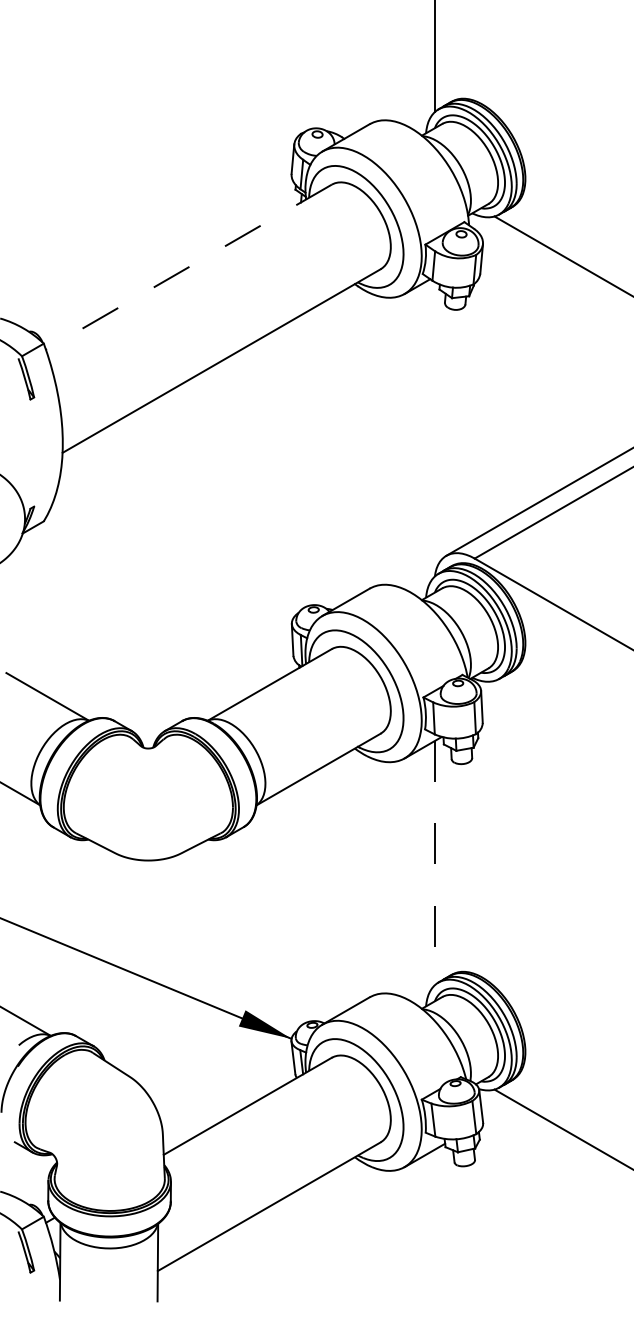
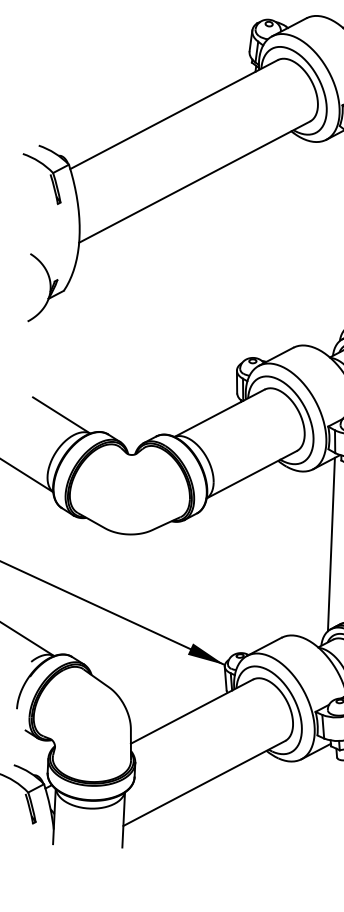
line: (188, 267) -> (173, 114), dashed -> solid
line: (434, 863) -> (331, 544), dashed -> solid

